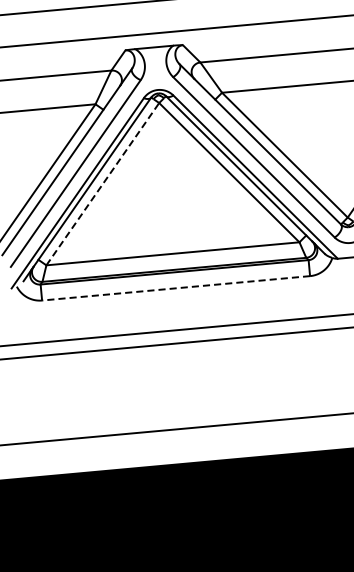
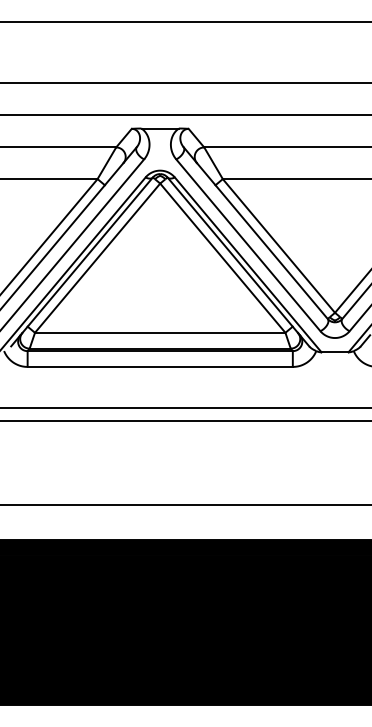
line: (102, 183) -> (97, 257), dashed -> solid
line: (176, 287) -> (160, 366), dashed -> solid

